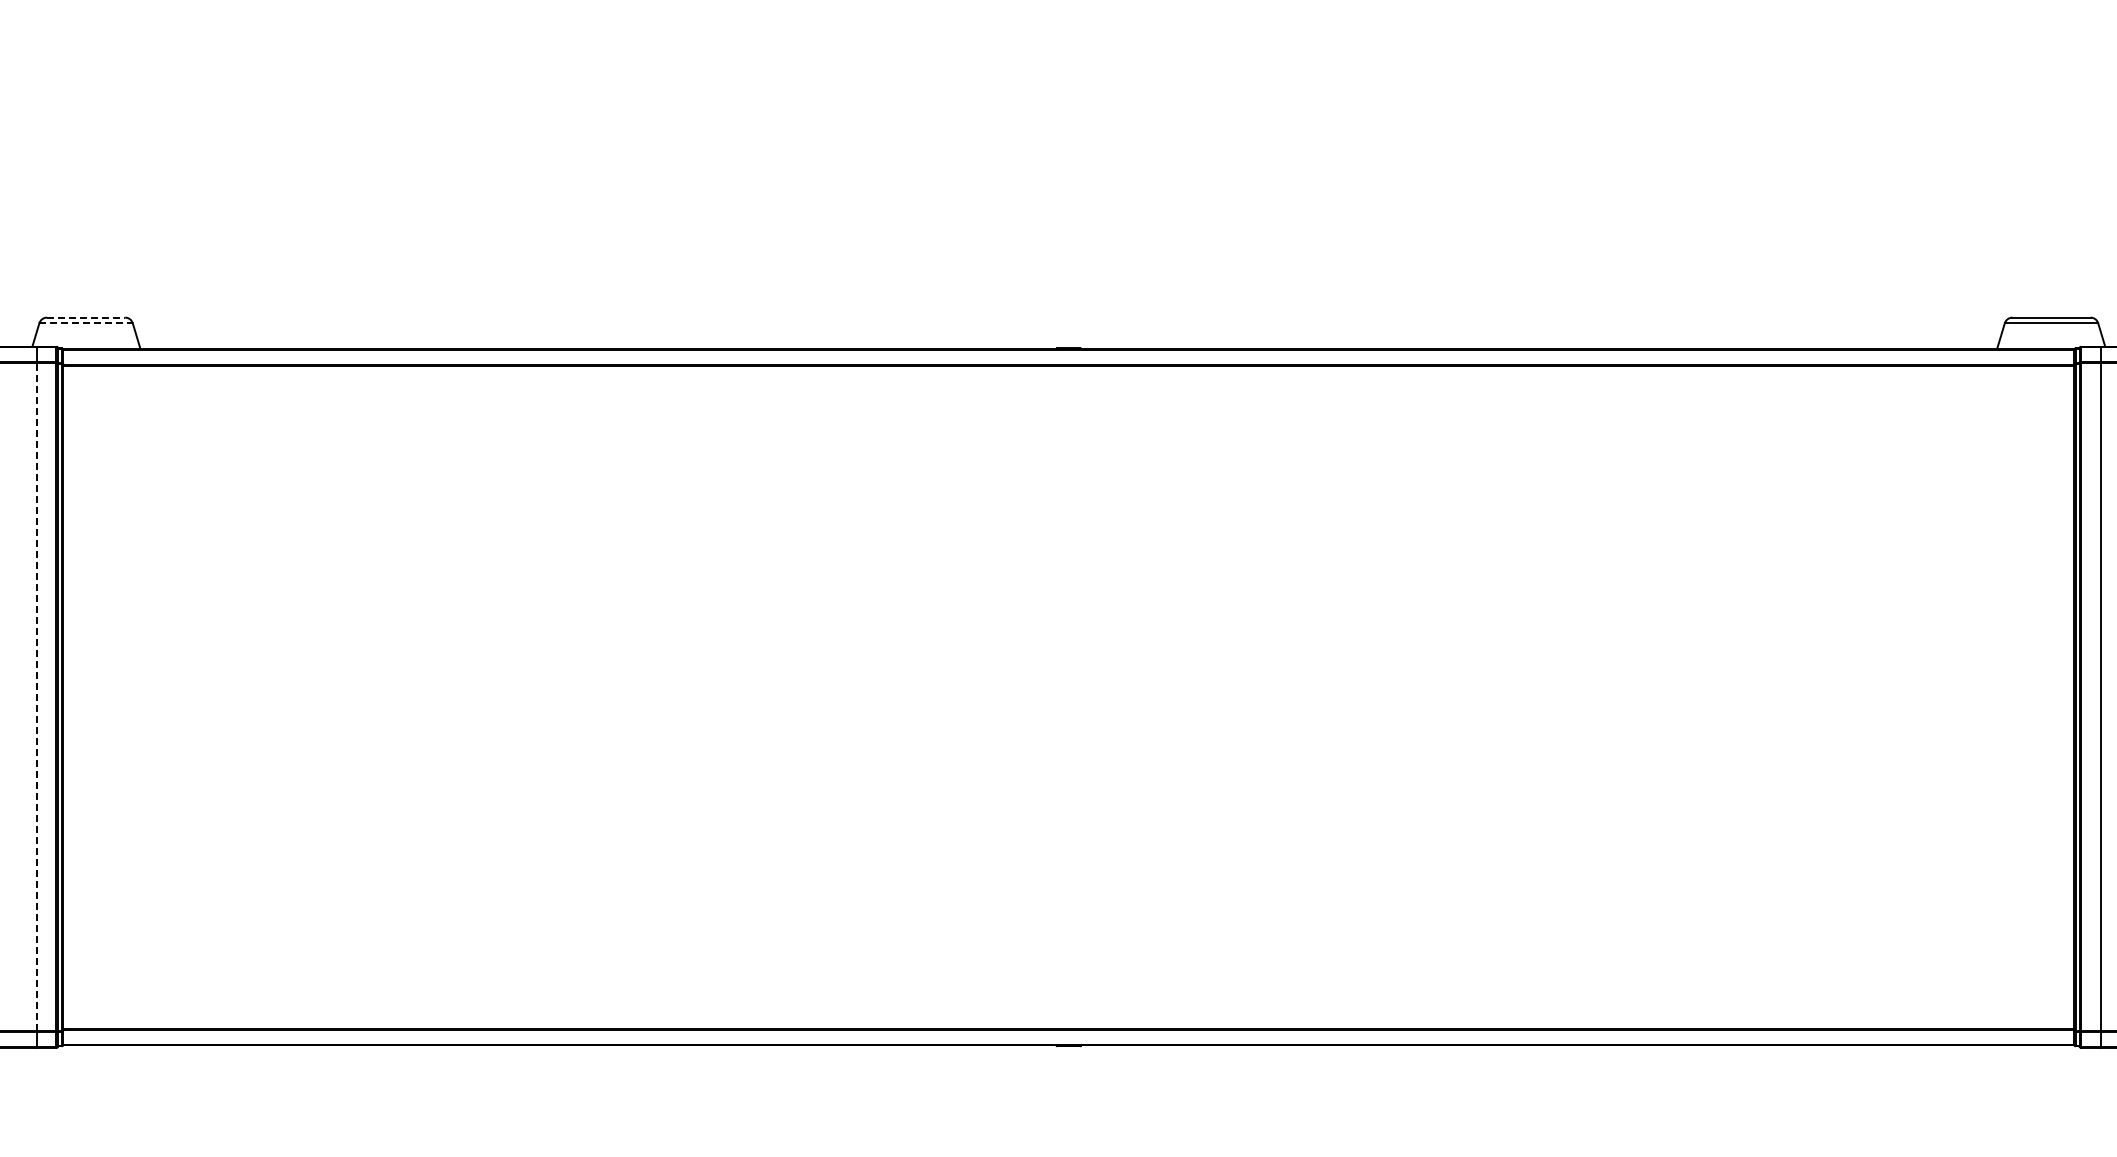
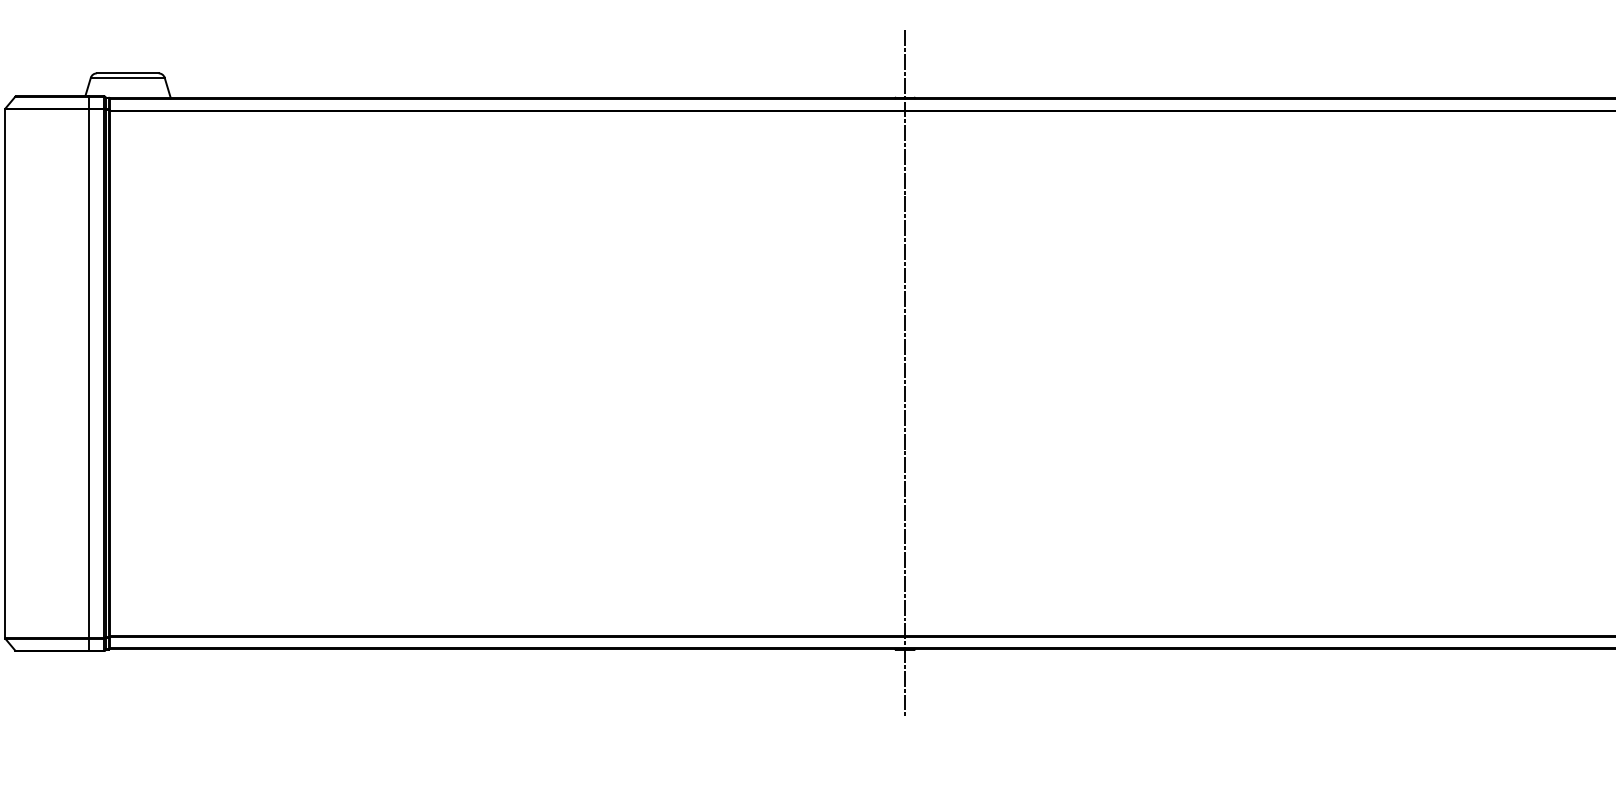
line: (86, 317) -> (128, 73), dashed -> solid
line: (86, 323) -> (128, 78), dashed -> solid
line: (36, 696) -> (88, 373), dashed -> solid
line: (1068, 697) -> (904, 373), added

